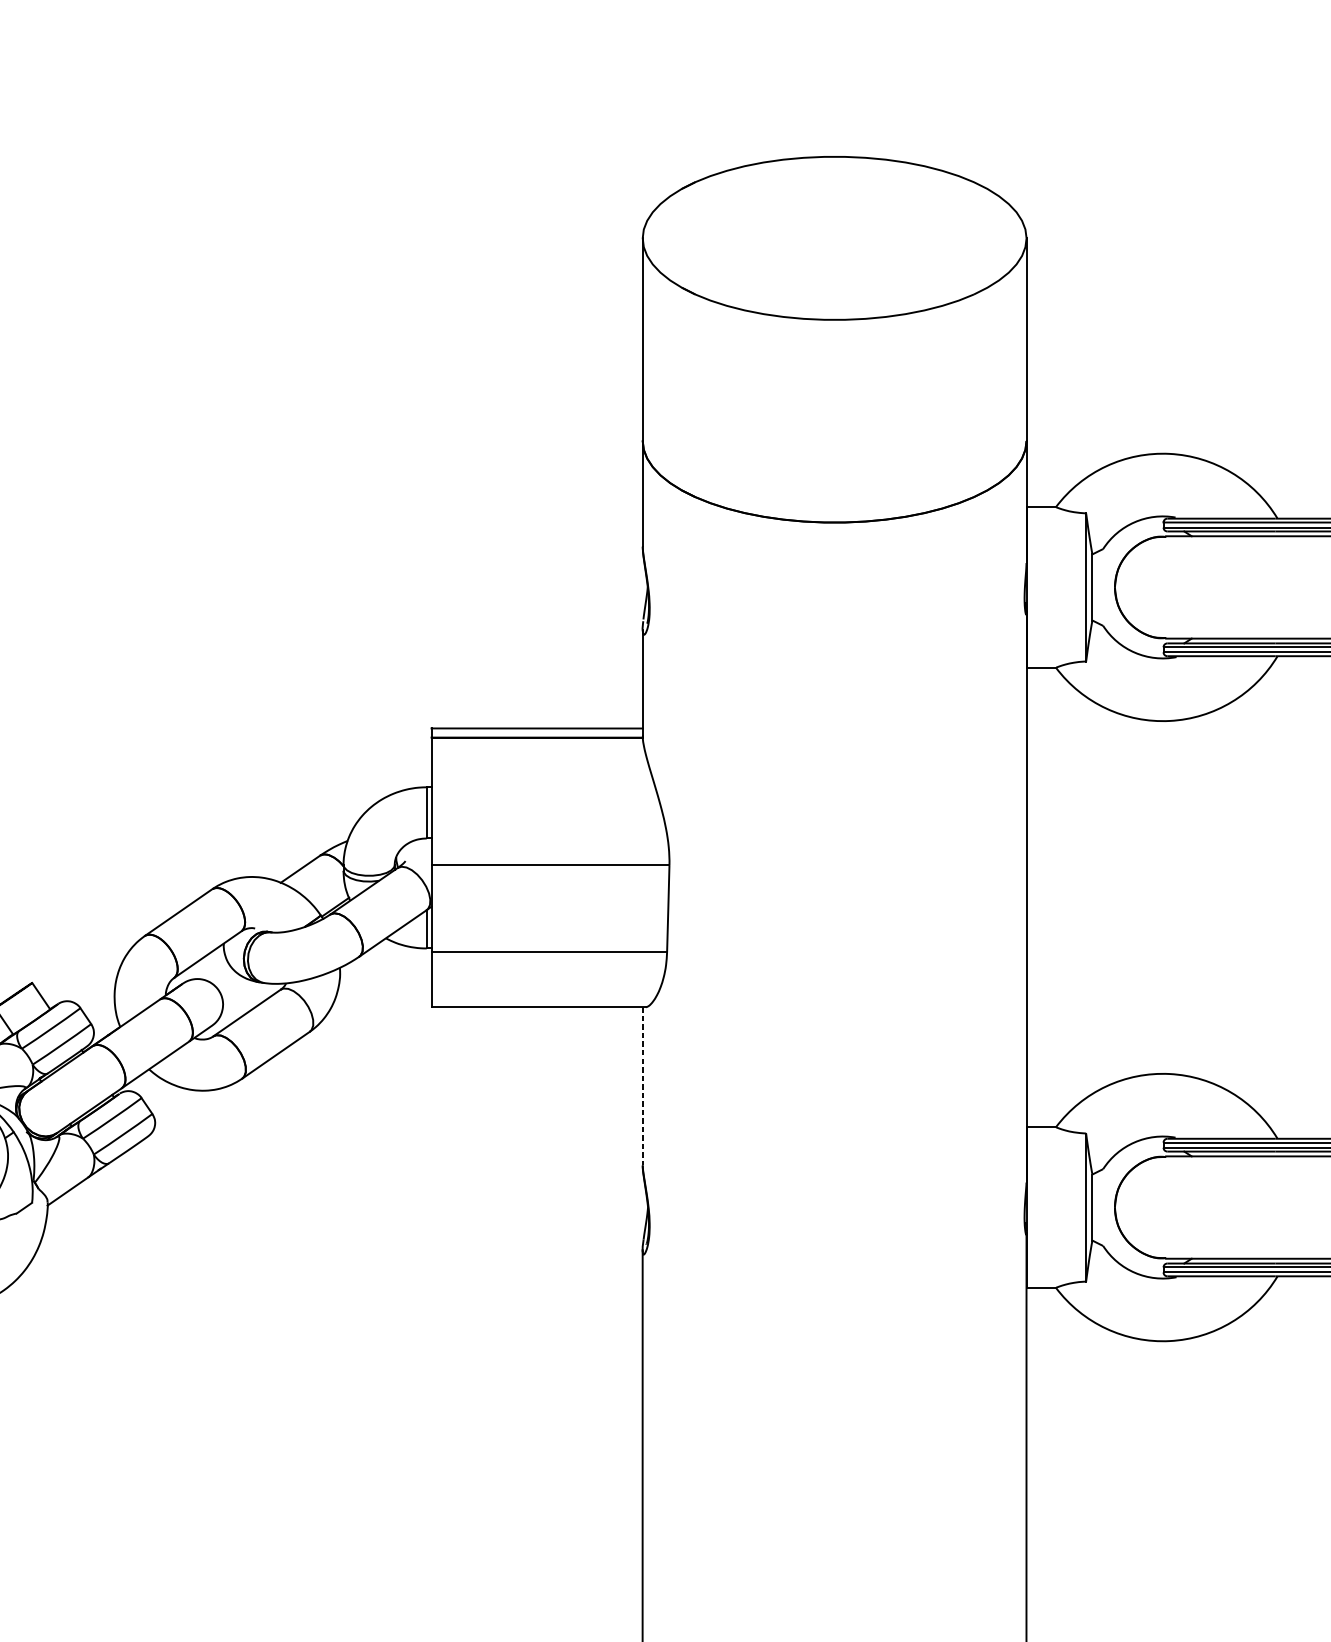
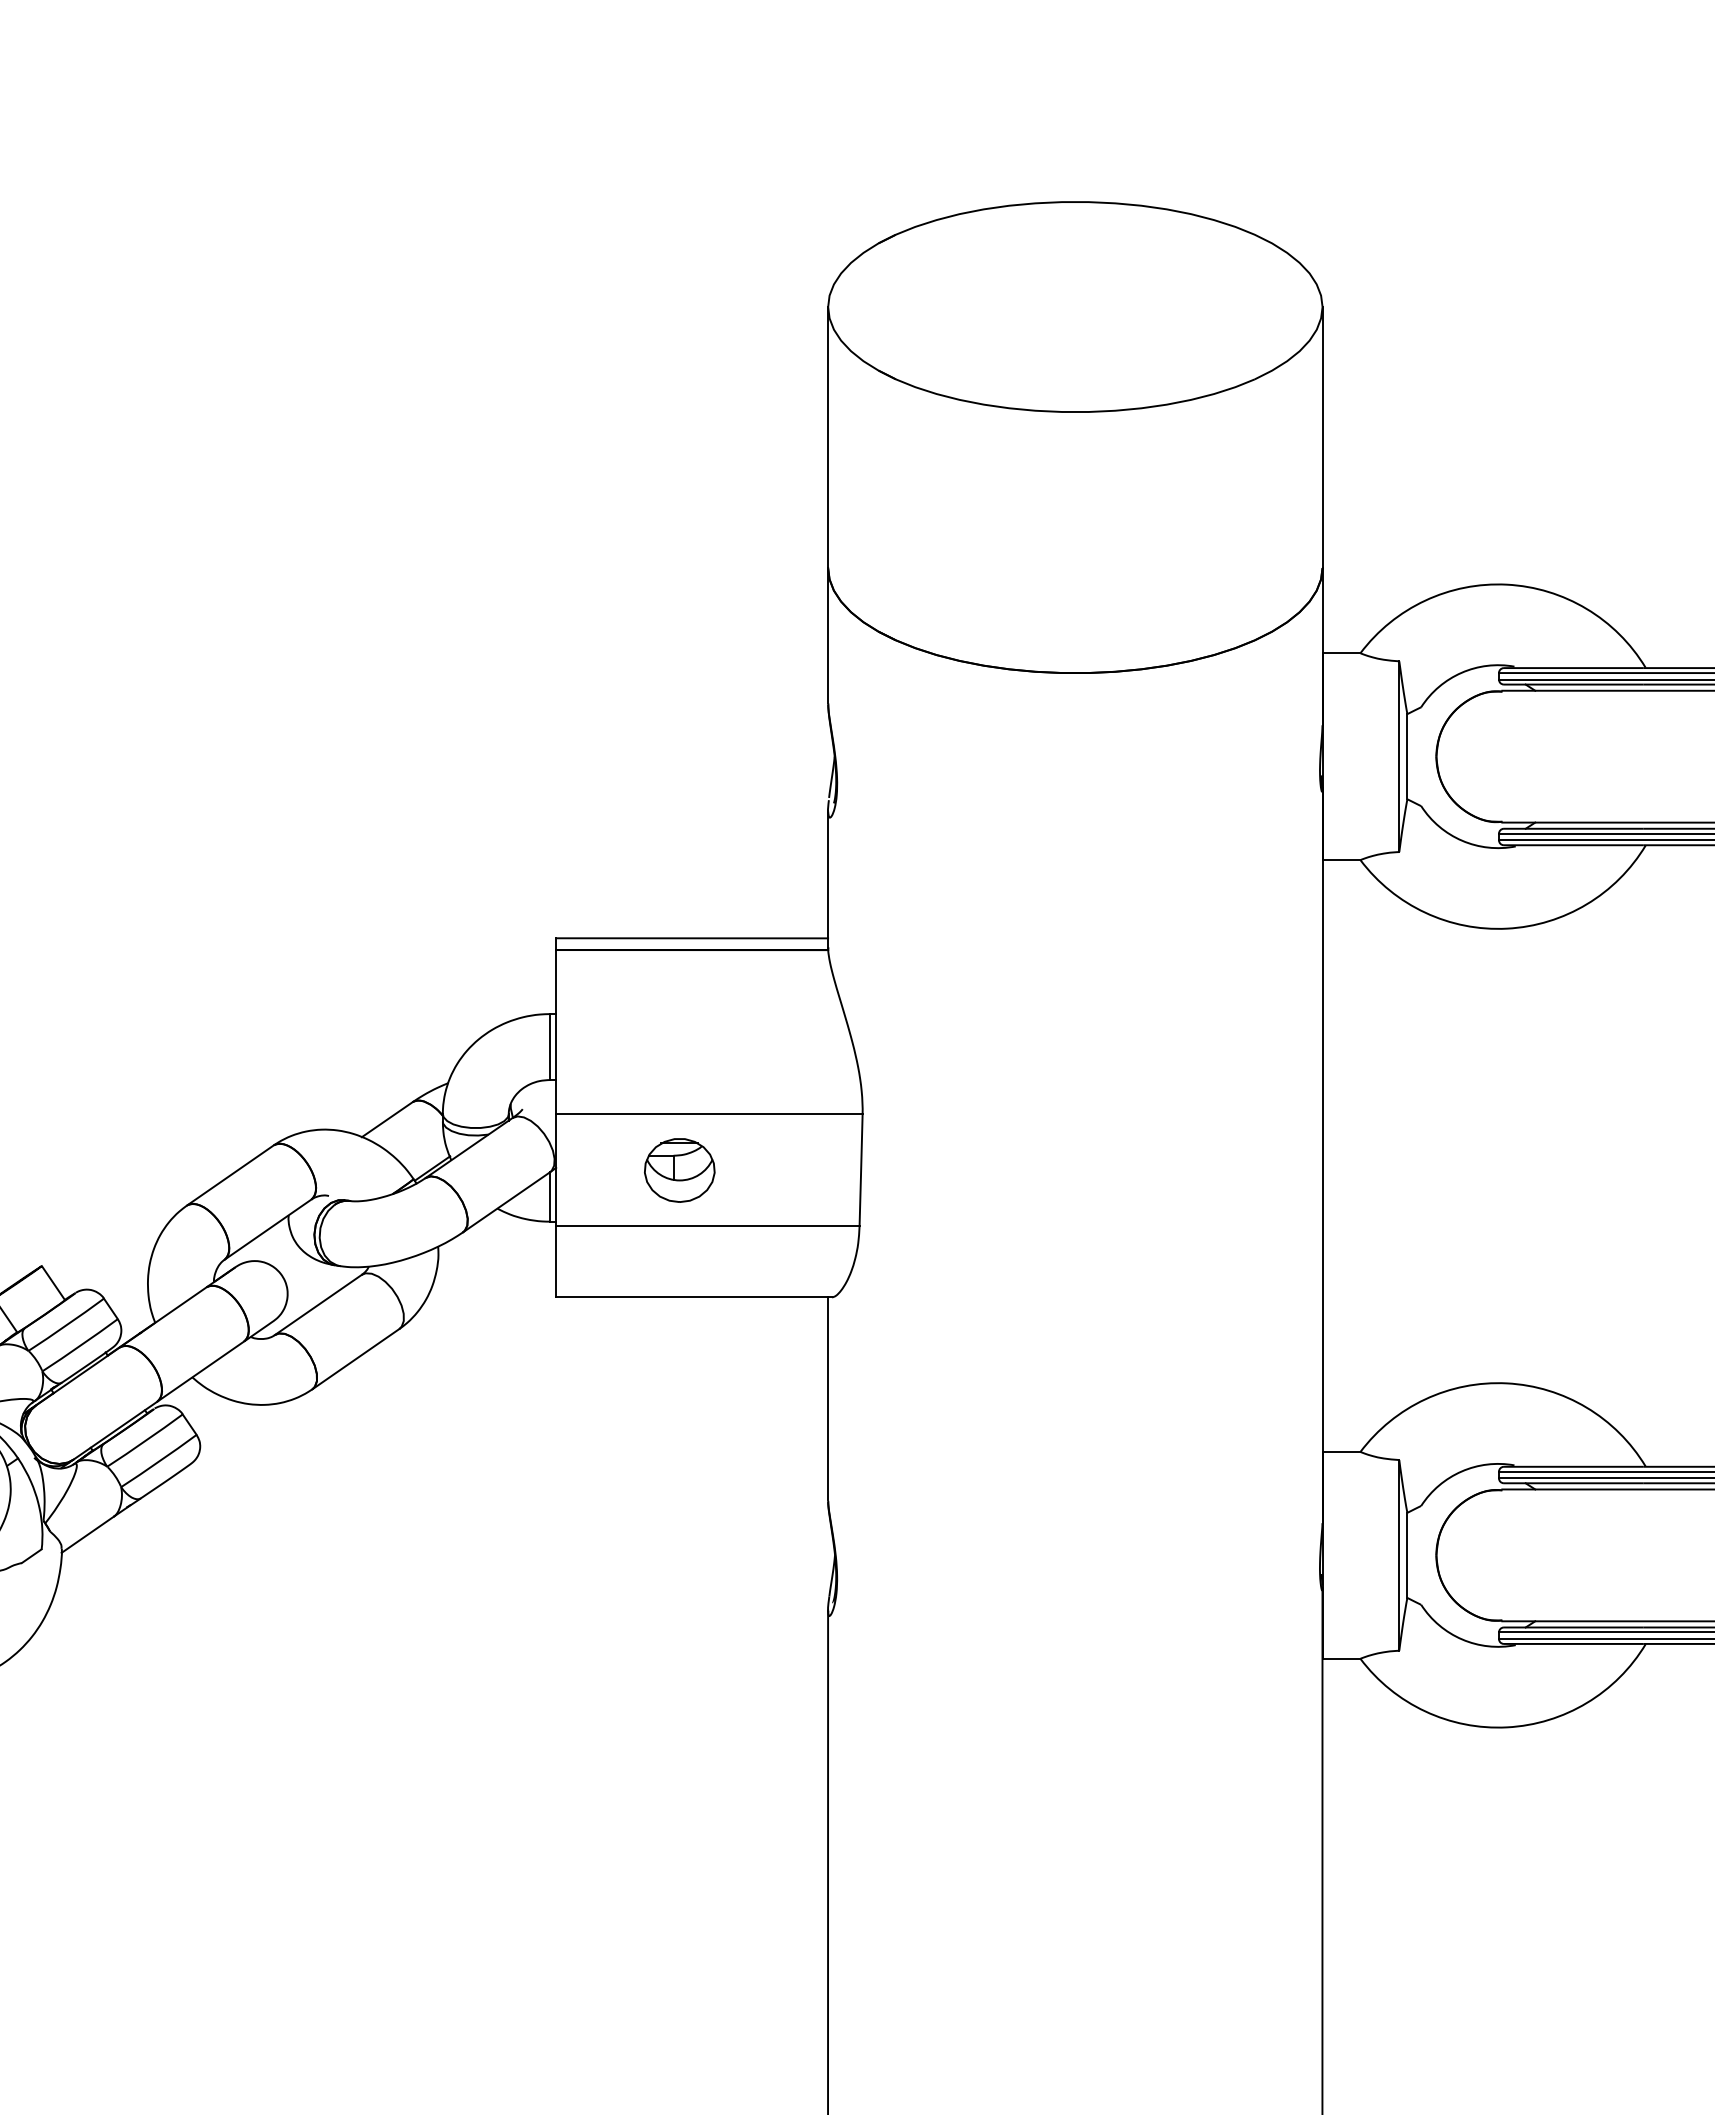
part: (527, 908) -> (679, 1170), added
line: (642, 1086) -> (828, 1399), dashed -> solid

